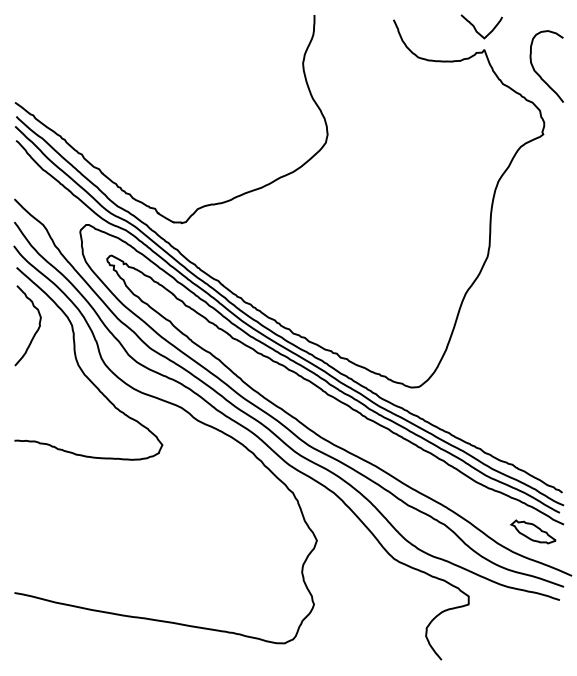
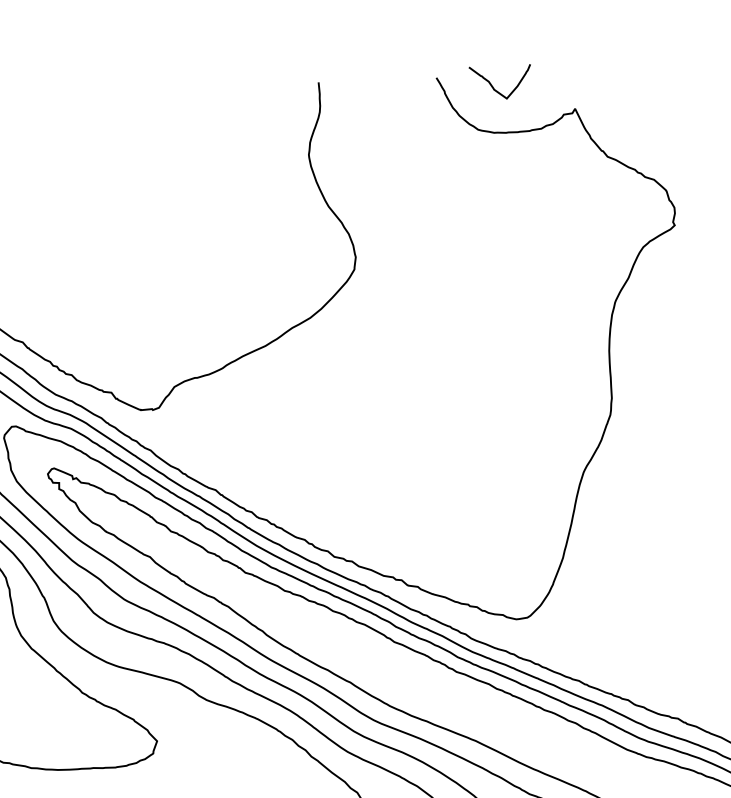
curve: (476, 29) -> (493, 86), moved
curve: (538, 73) -> (658, 135), removed

